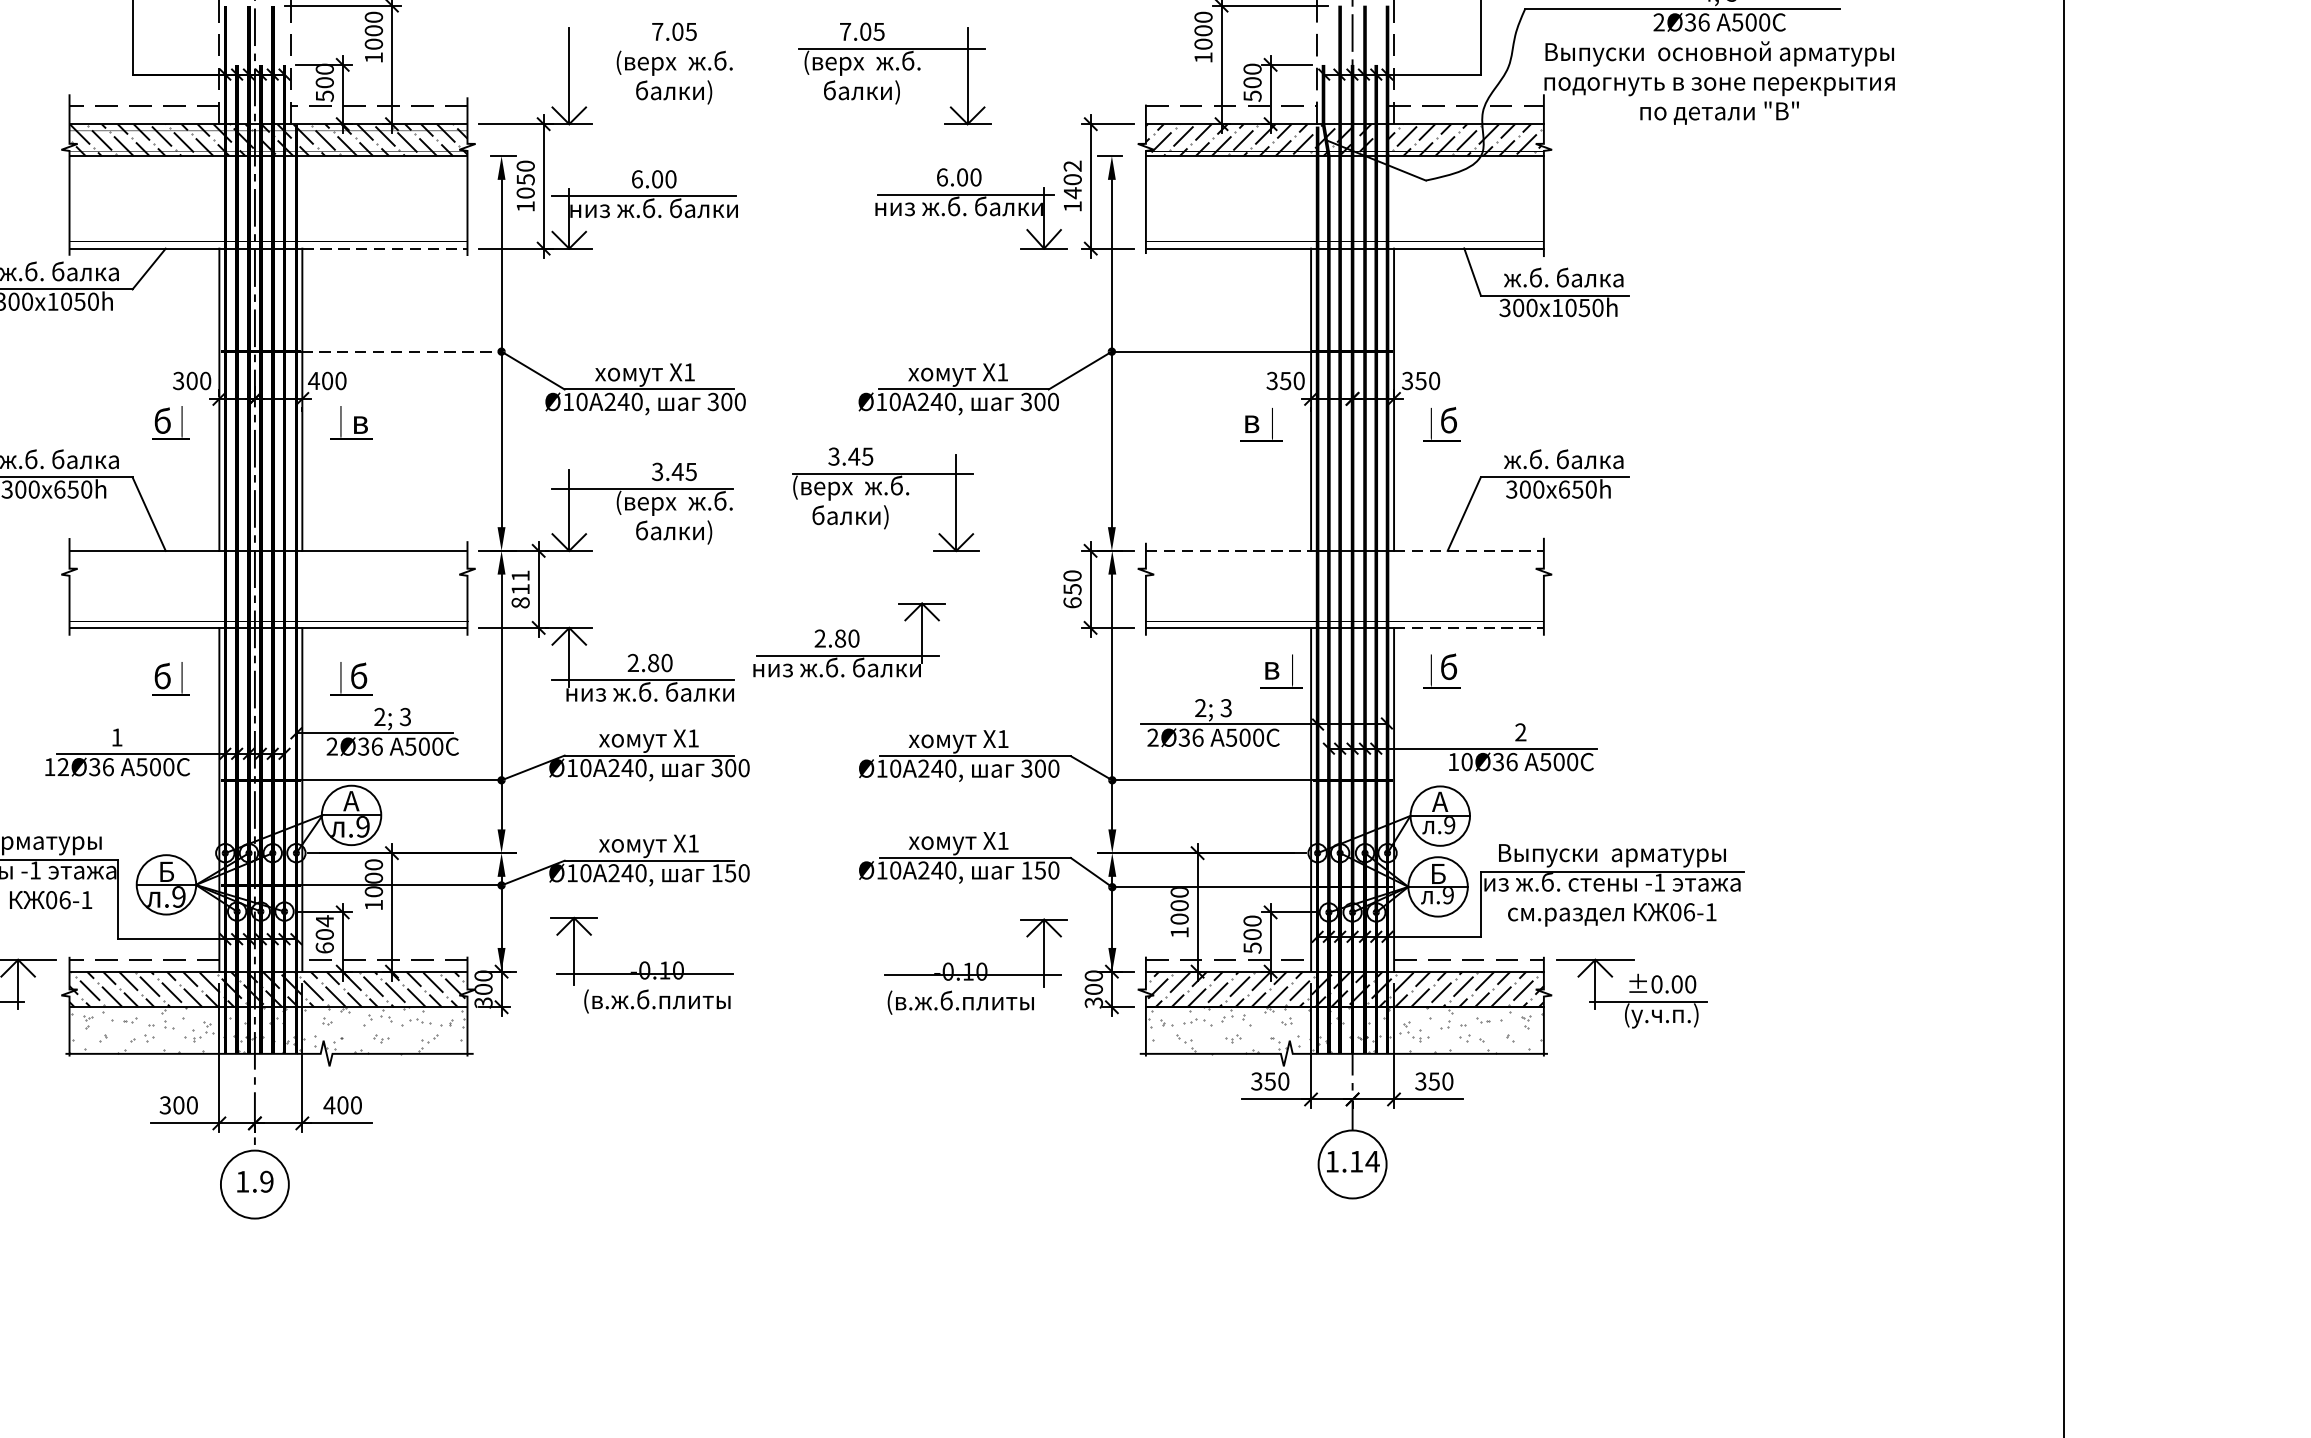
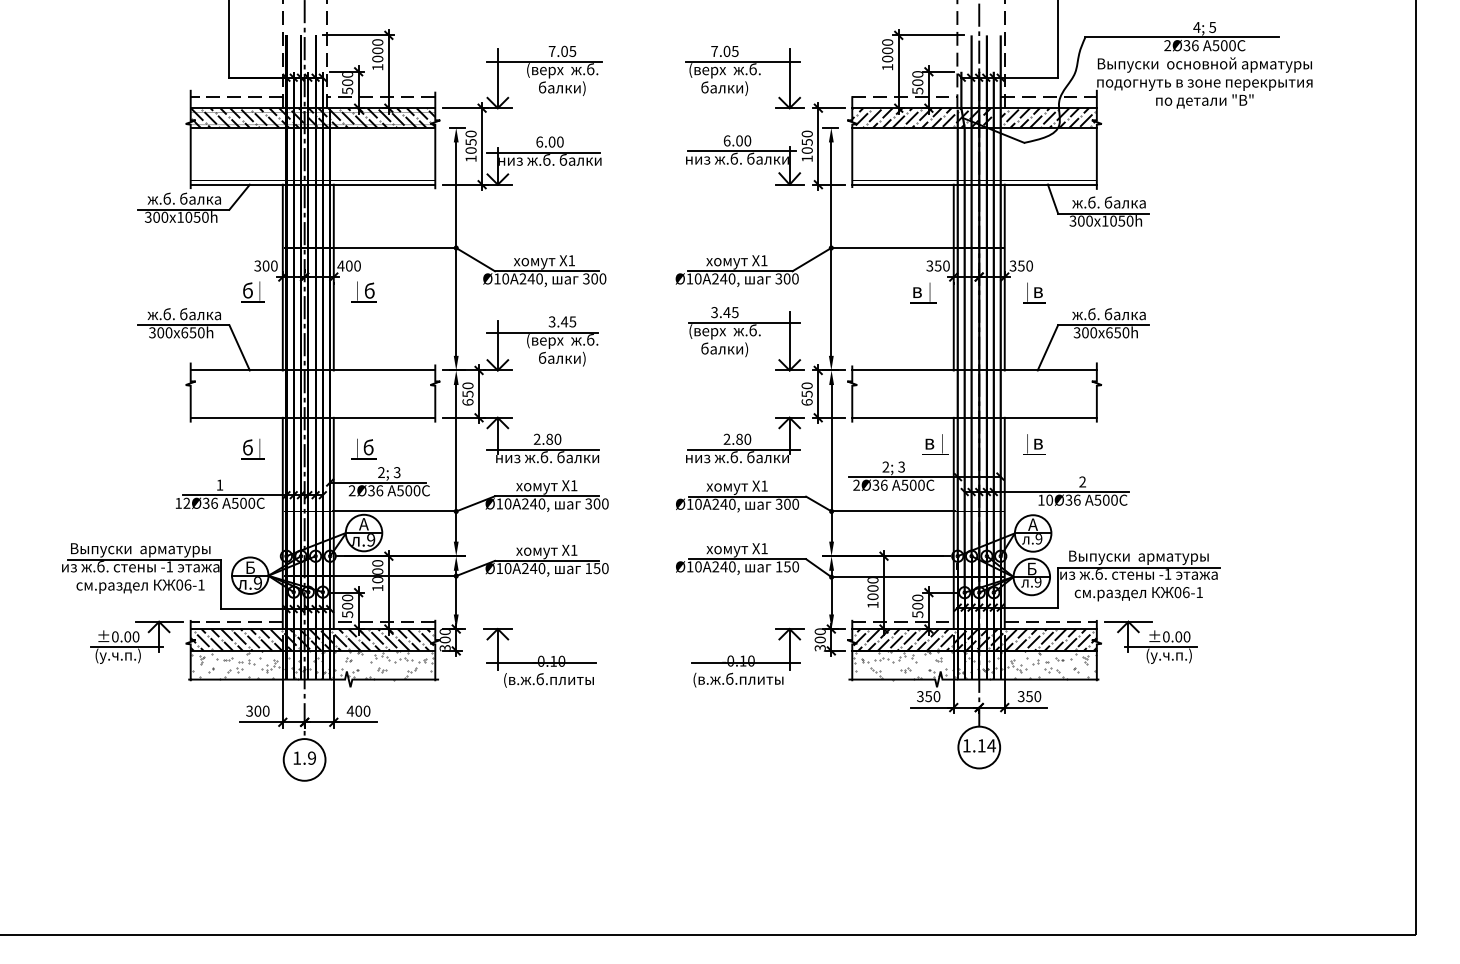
line: (645, 49) -> (544, 62), added
part: (894, 74) -> (744, 77), moved
text: (1071, 179) -> (806, 142), 1402 -> 1050
line: (384, 248) -> (384, 184), dashed -> solid
line: (401, 352) -> (394, 248), dashed -> solid
text: (360, 420) -> (369, 290), в -> б
text: (1448, 420) -> (1038, 290), б -> в
part: (885, 500) -> (746, 339), moved
line: (1229, 550) -> (903, 370), dashed -> solid
line: (1470, 550) -> (1051, 370), dashed -> solid
text: (519, 588) -> (467, 393), 811 -> 650
line: (1470, 627) -> (1051, 417), dashed -> solid
part: (850, 638) -> (745, 439), moved
text: (1448, 666) -> (1038, 441), б -> в
text: (324, 933) -> (347, 605), 604 -> 500
part: (641, 964) -> (539, 657), moved
part: (975, 965) -> (747, 657), moved

